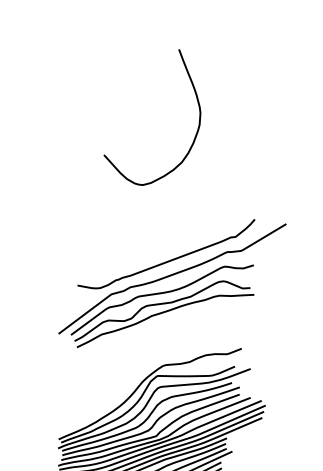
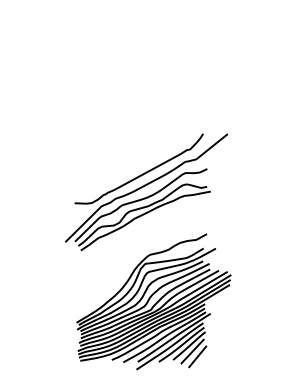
curve: (198, 120) -> (149, 64), removed

